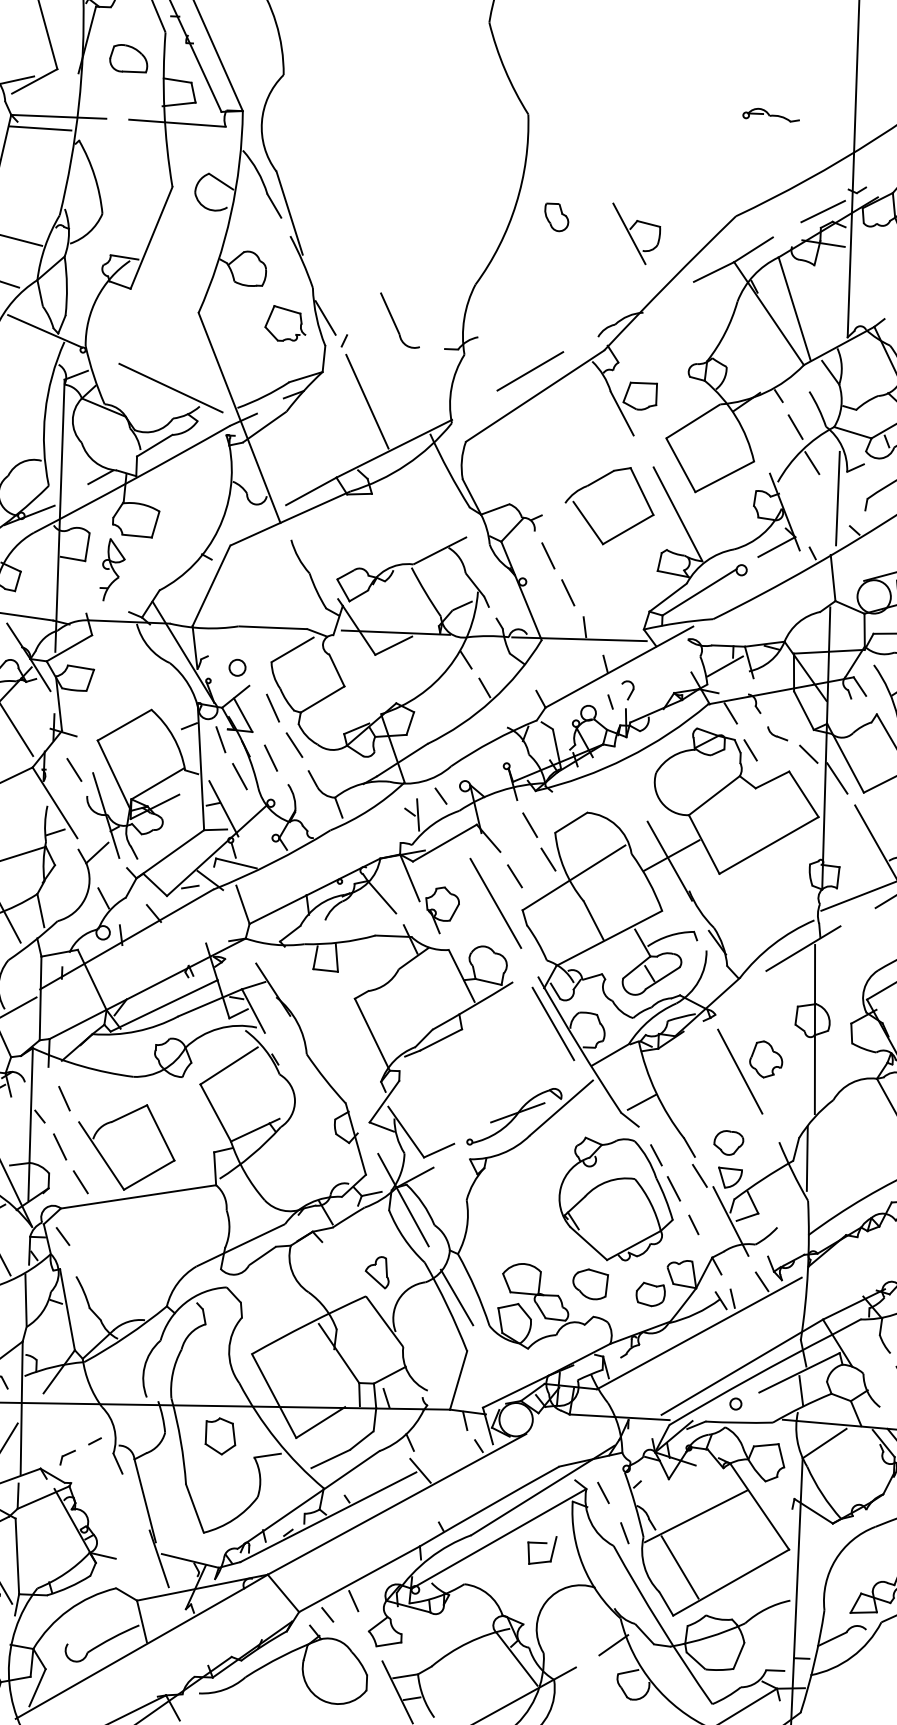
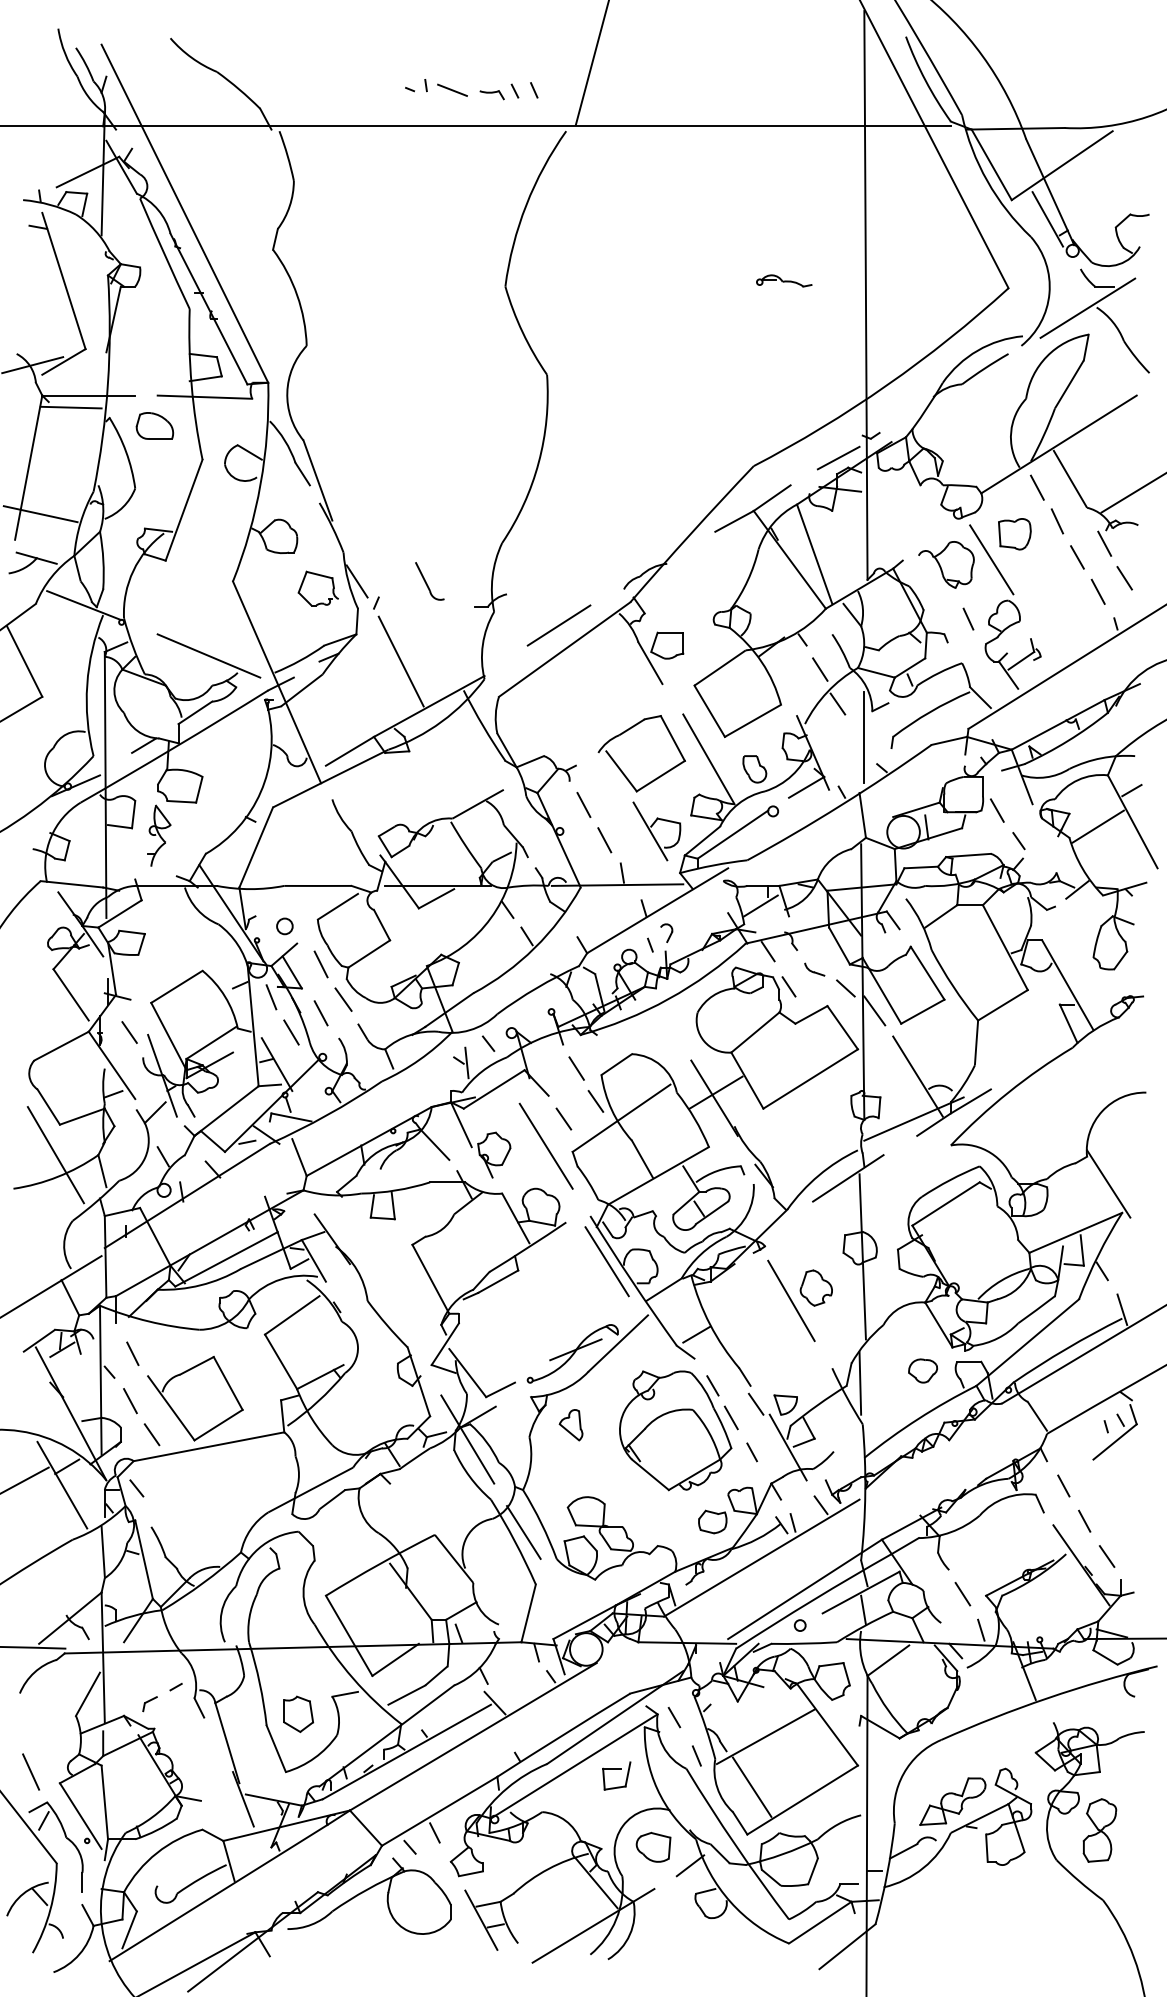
part: (128, 58) -> (154, 425), moved
part: (771, 114) -> (784, 280), moved
part: (556, 217) -> (754, 769), moved
part: (635, 234) -> (656, 831), moved
part: (399, 320) -> (429, 581), size x0.71
part: (728, 1142) -> (922, 1370), moved
part: (376, 1272) -> (570, 1425), moved
part: (590, 1283) -> (653, 1846), moved
part: (220, 1435) -> (298, 1713), moved

